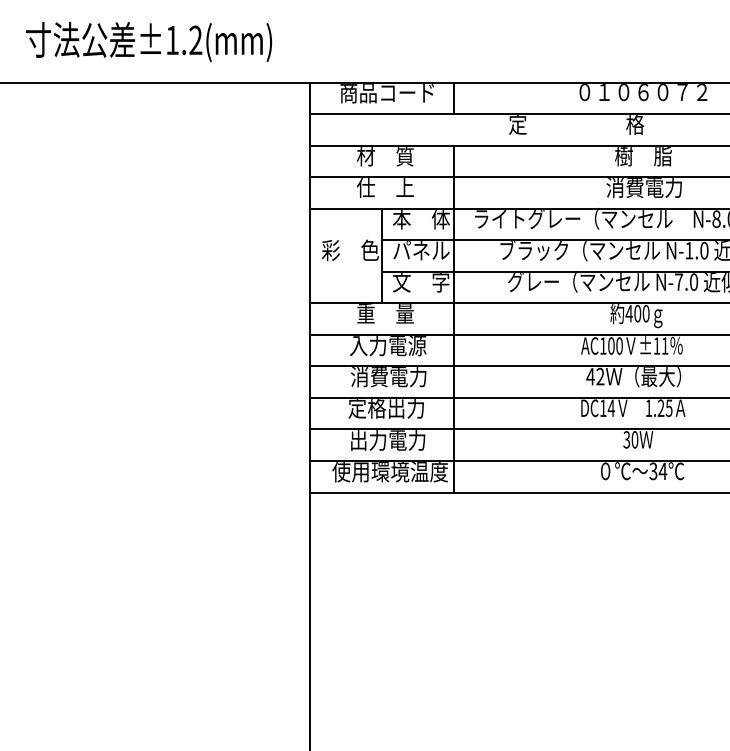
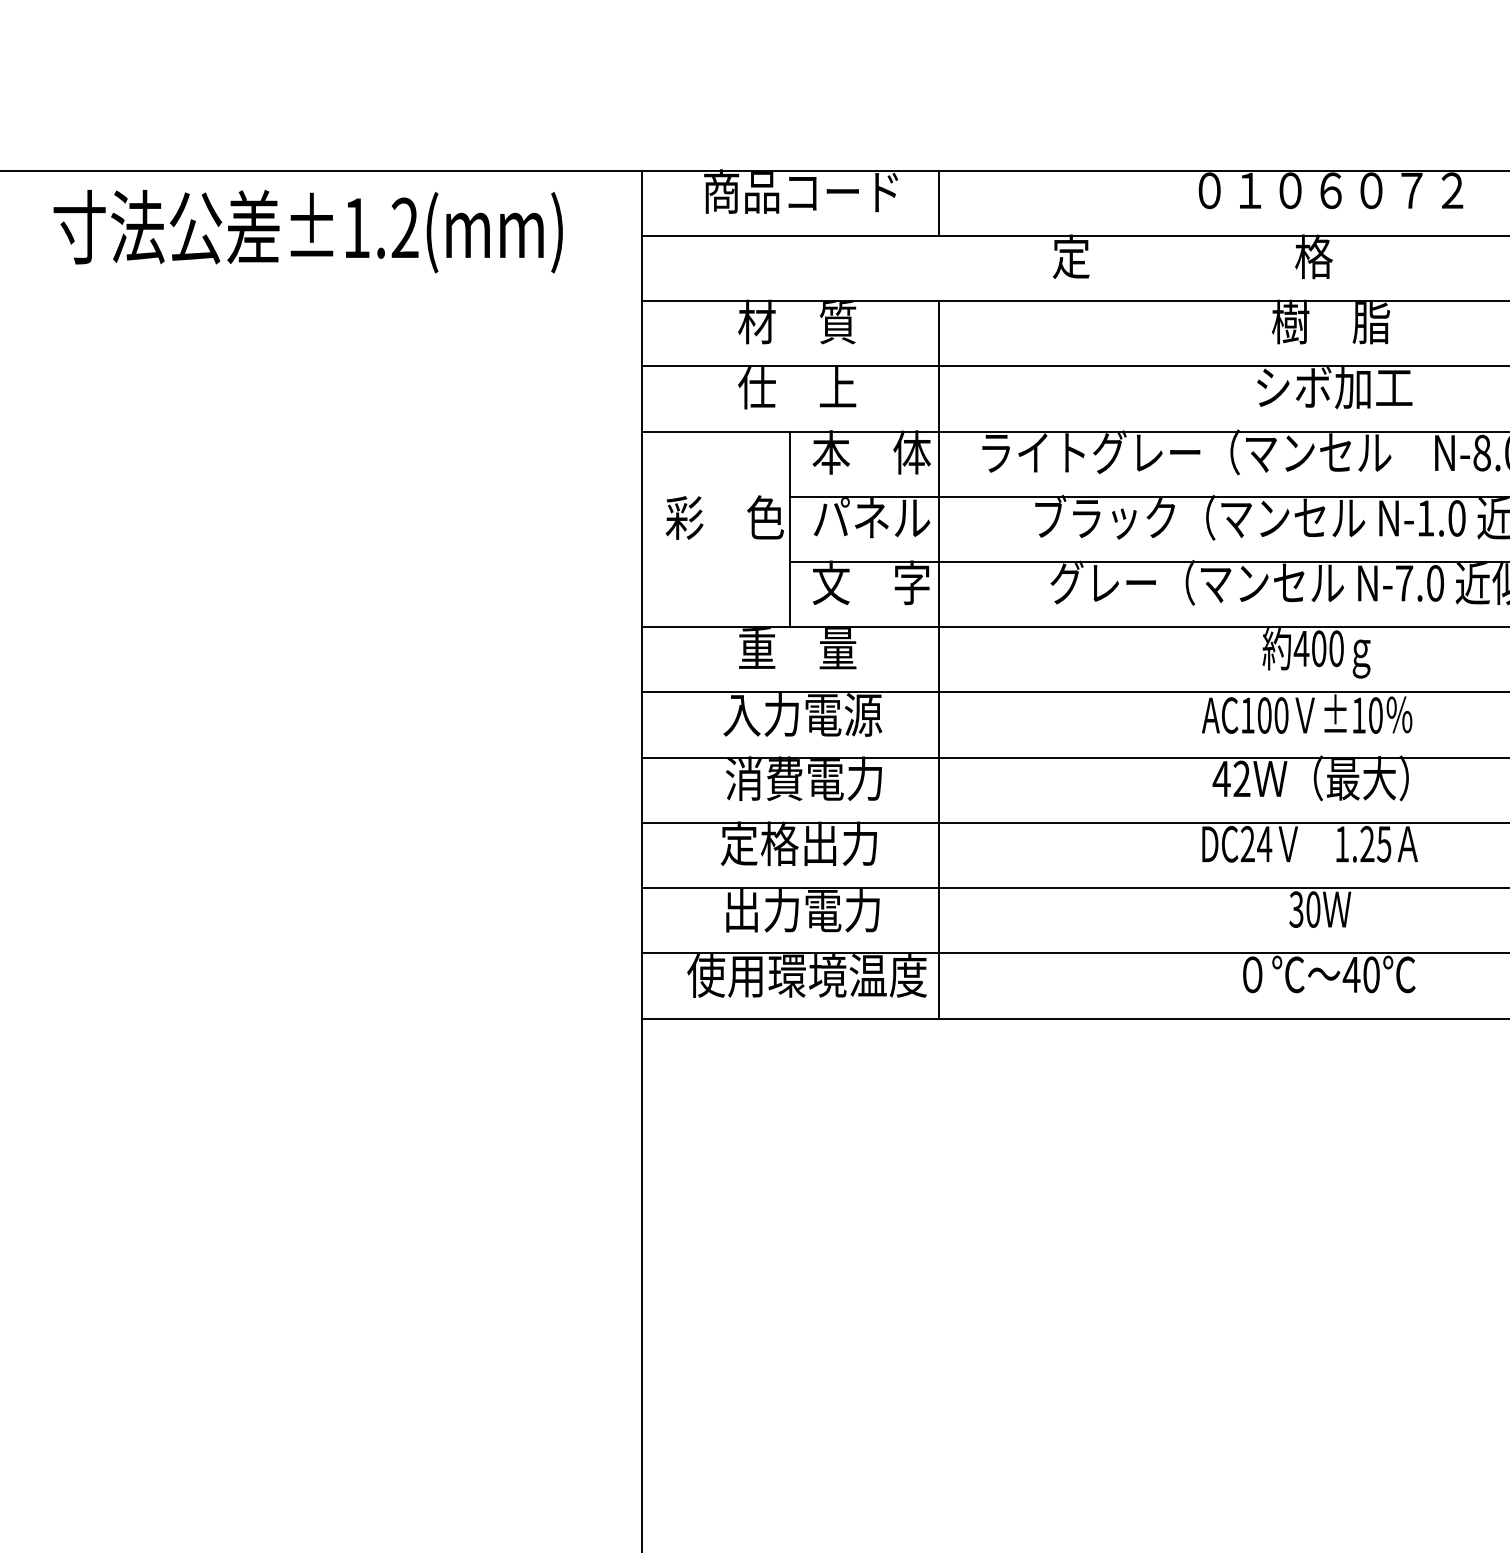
text: (149, 42) -> (309, 232), moved
text: (644, 187) -> (1333, 387), 消費電力 -> シボ加工
text: (664, 345) -> (1374, 714), ±11 -> ±10
text: (603, 407) -> (1248, 842), DC14 -> DC24
text: (658, 471) -> (1362, 975), 34 -> 40

